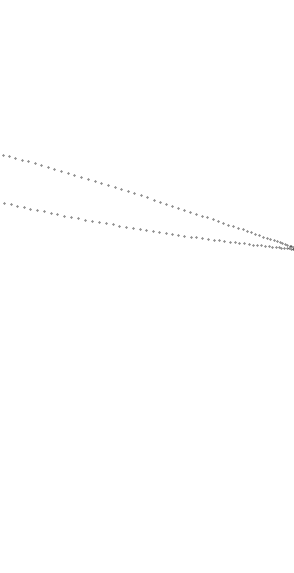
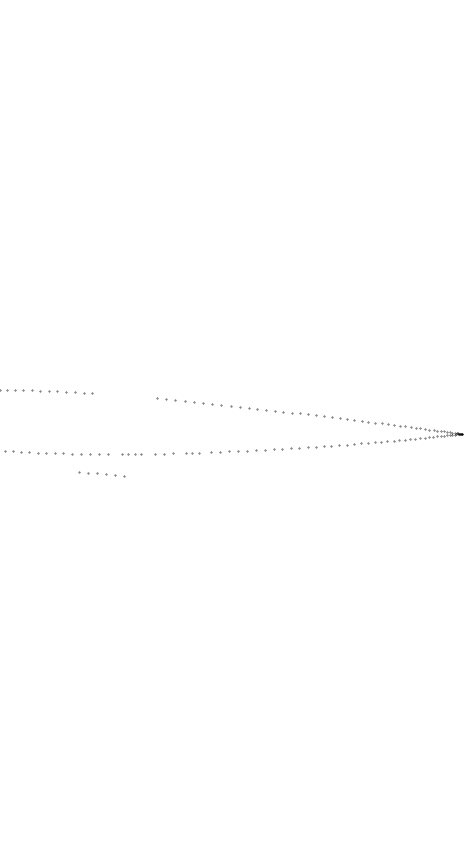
part: (57, 170) -> (101, 474), moved
part: (53, 213) -> (131, 454), size x0.7
part: (99, 221) -> (192, 452), size x0.7

